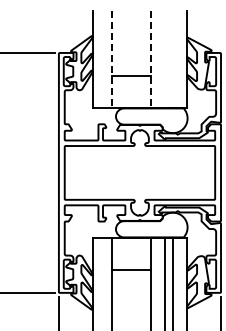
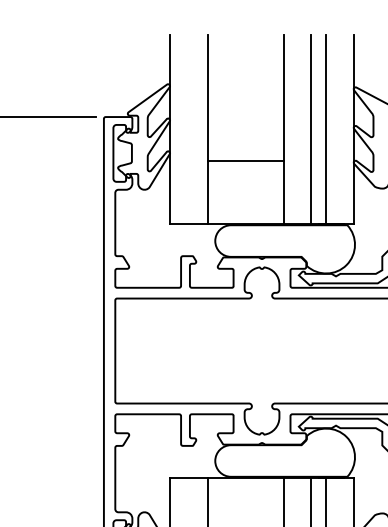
line: (112, 59) -> (208, 129), dashed -> solid
line: (151, 59) -> (284, 129), dashed -> solid
line: (165, 59) -> (311, 129), added
line: (172, 59) -> (325, 129), added

